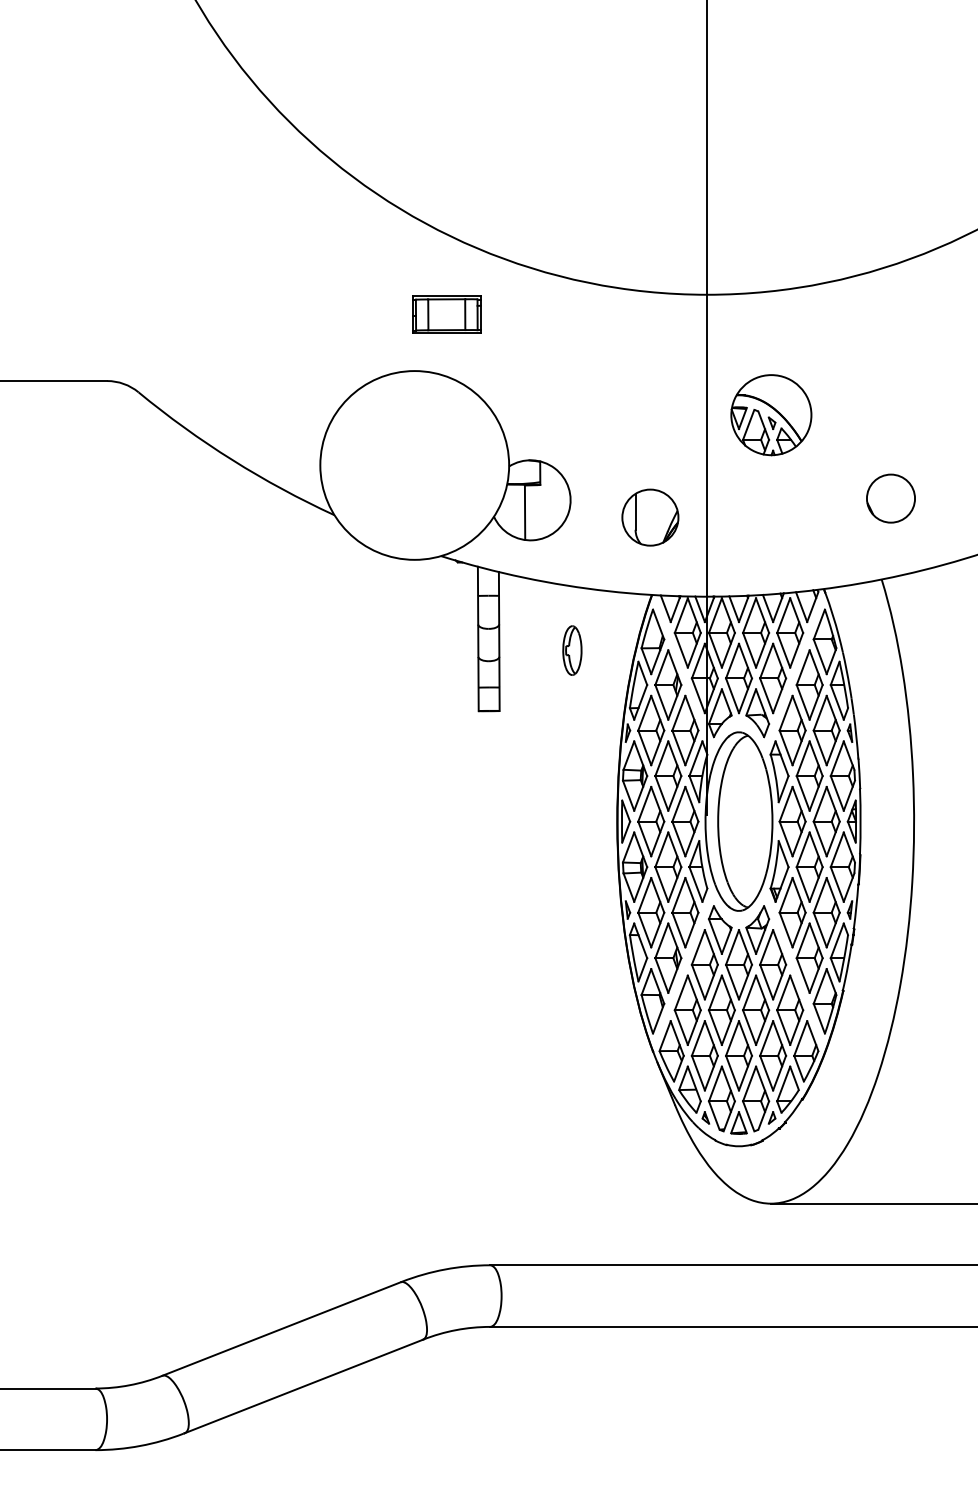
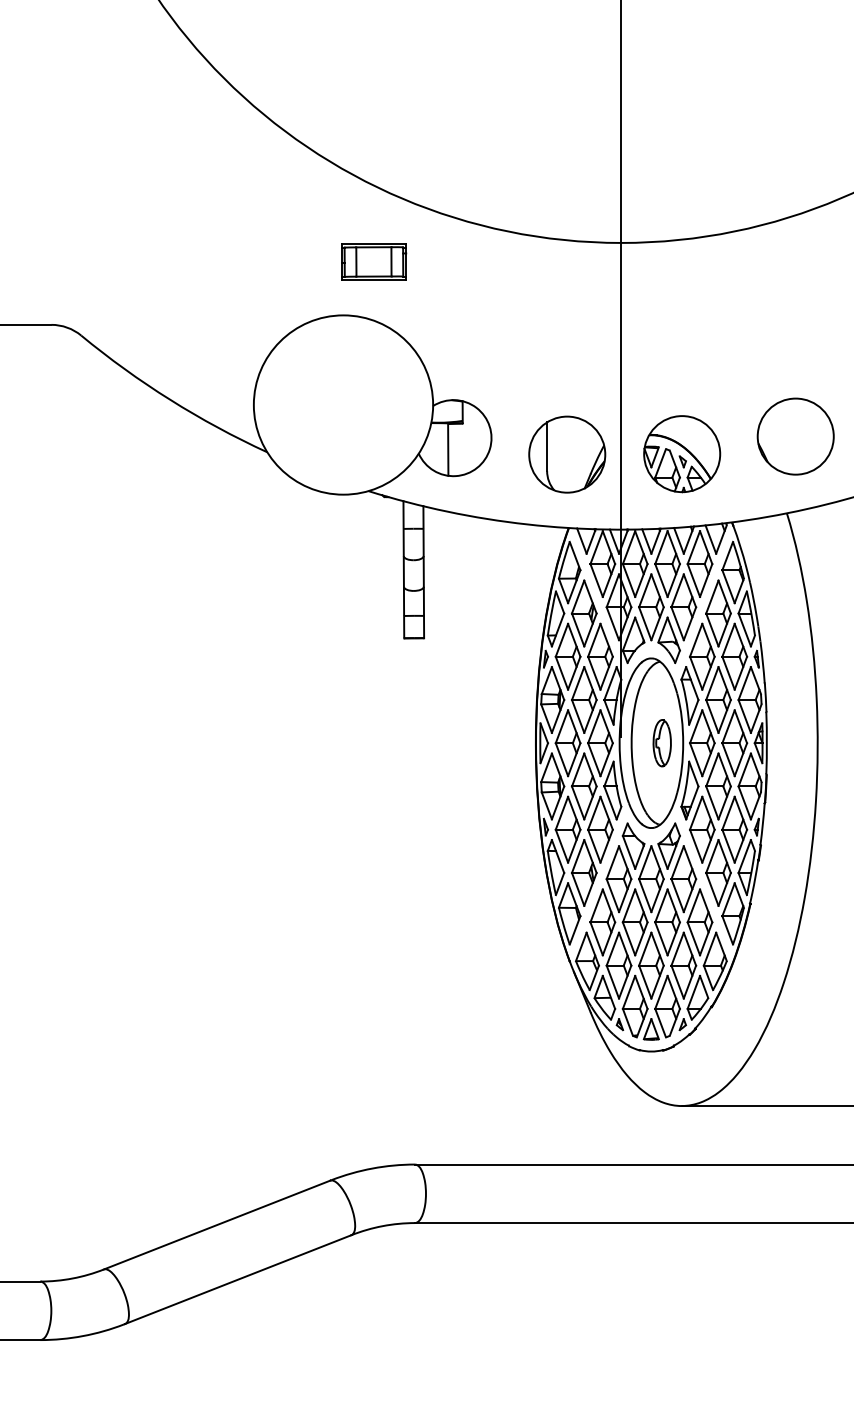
part: (771, 415) -> (682, 454), moved
circle: (890, 498) -> (795, 436), size x1.67
part: (650, 517) -> (567, 454), size x1.43
part: (572, 650) -> (662, 743), moved

